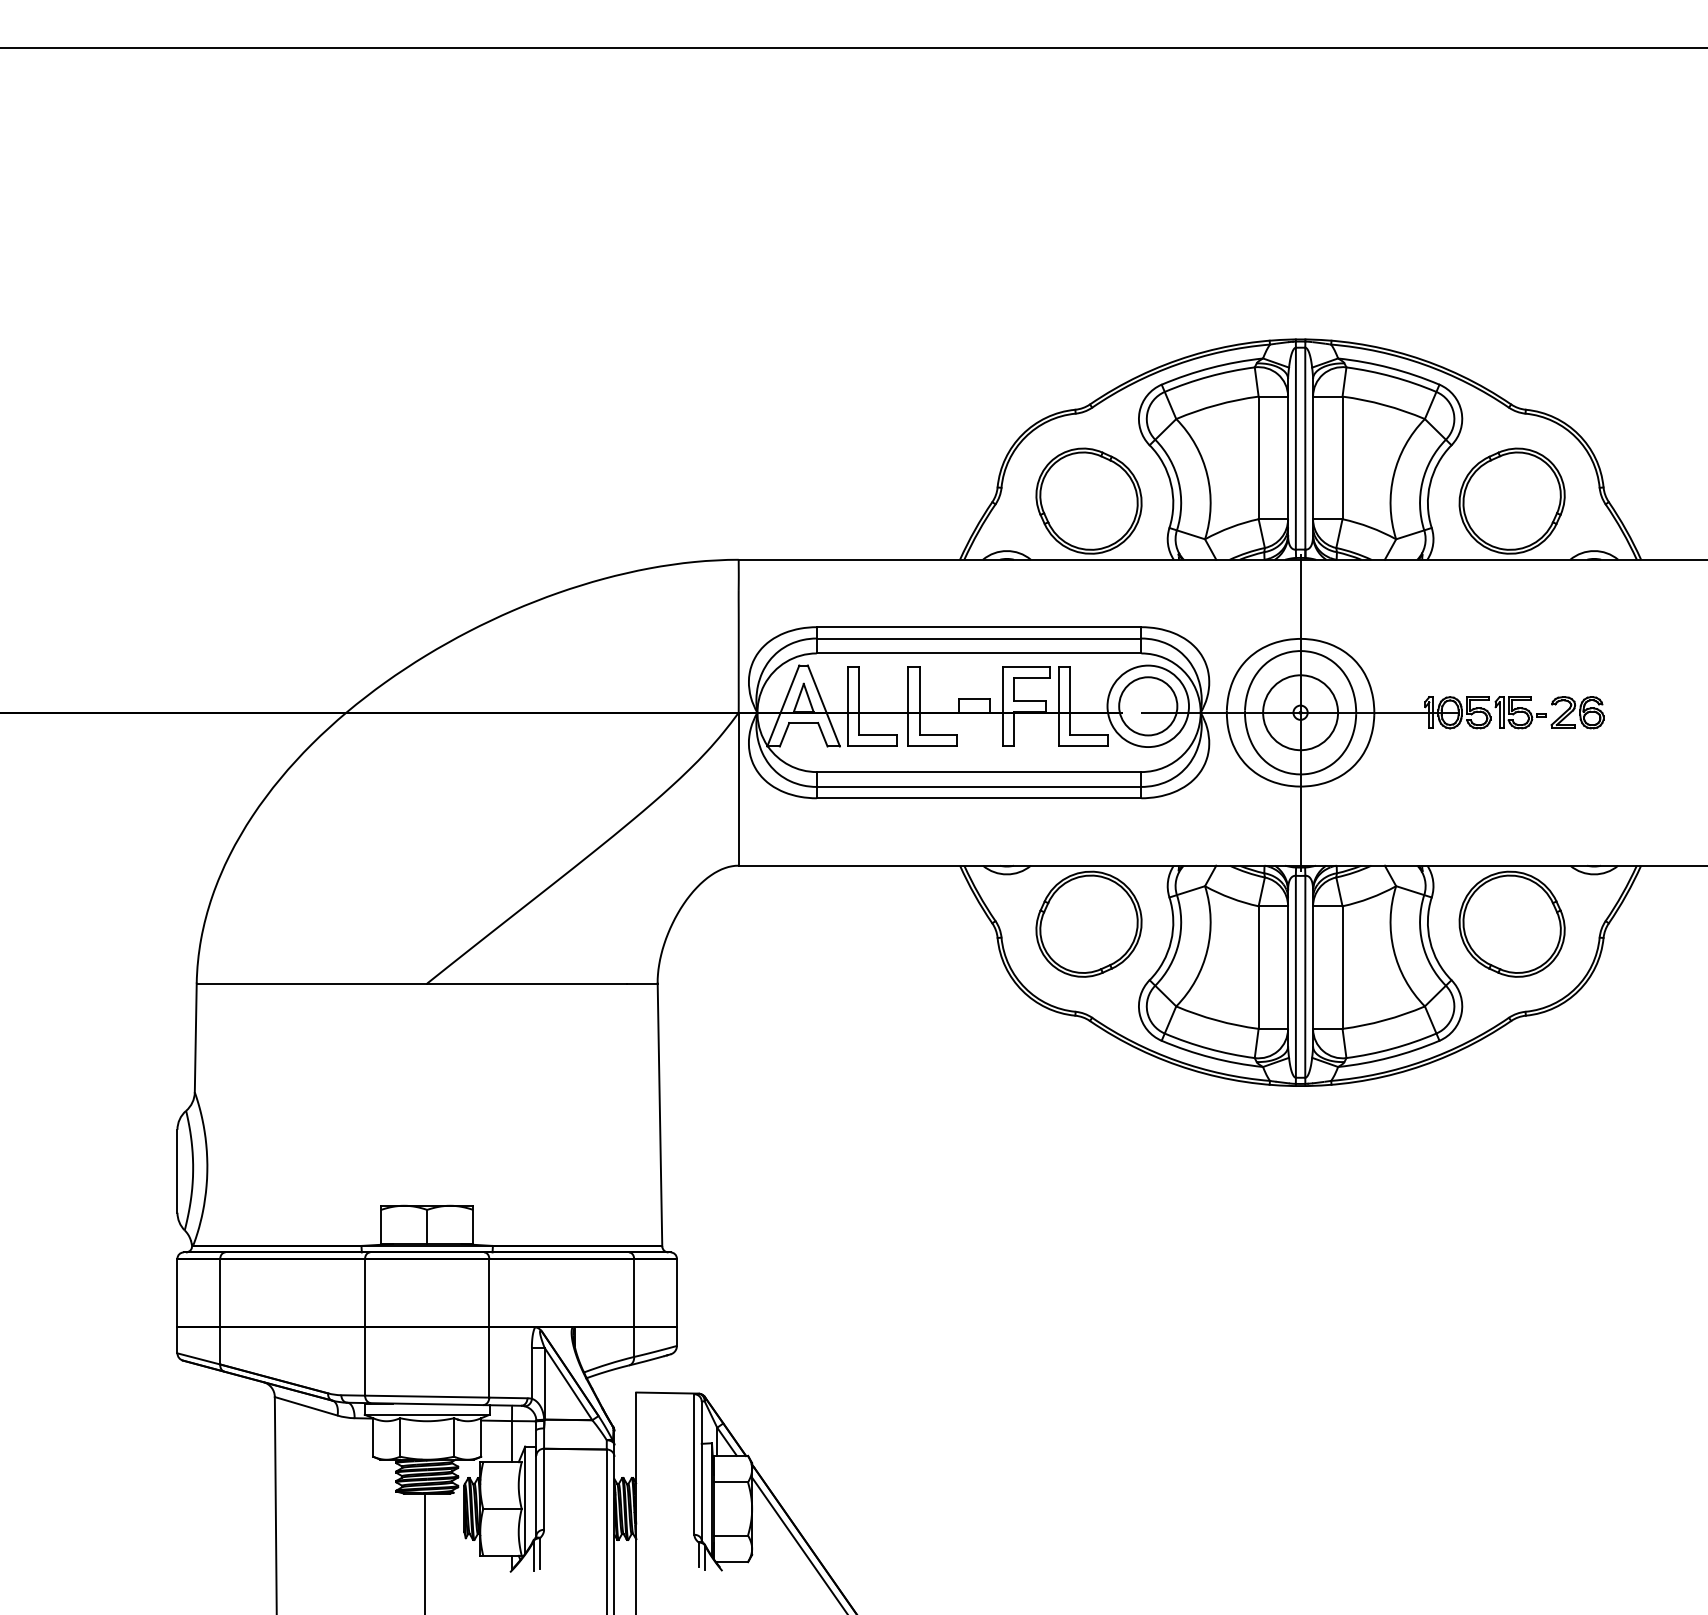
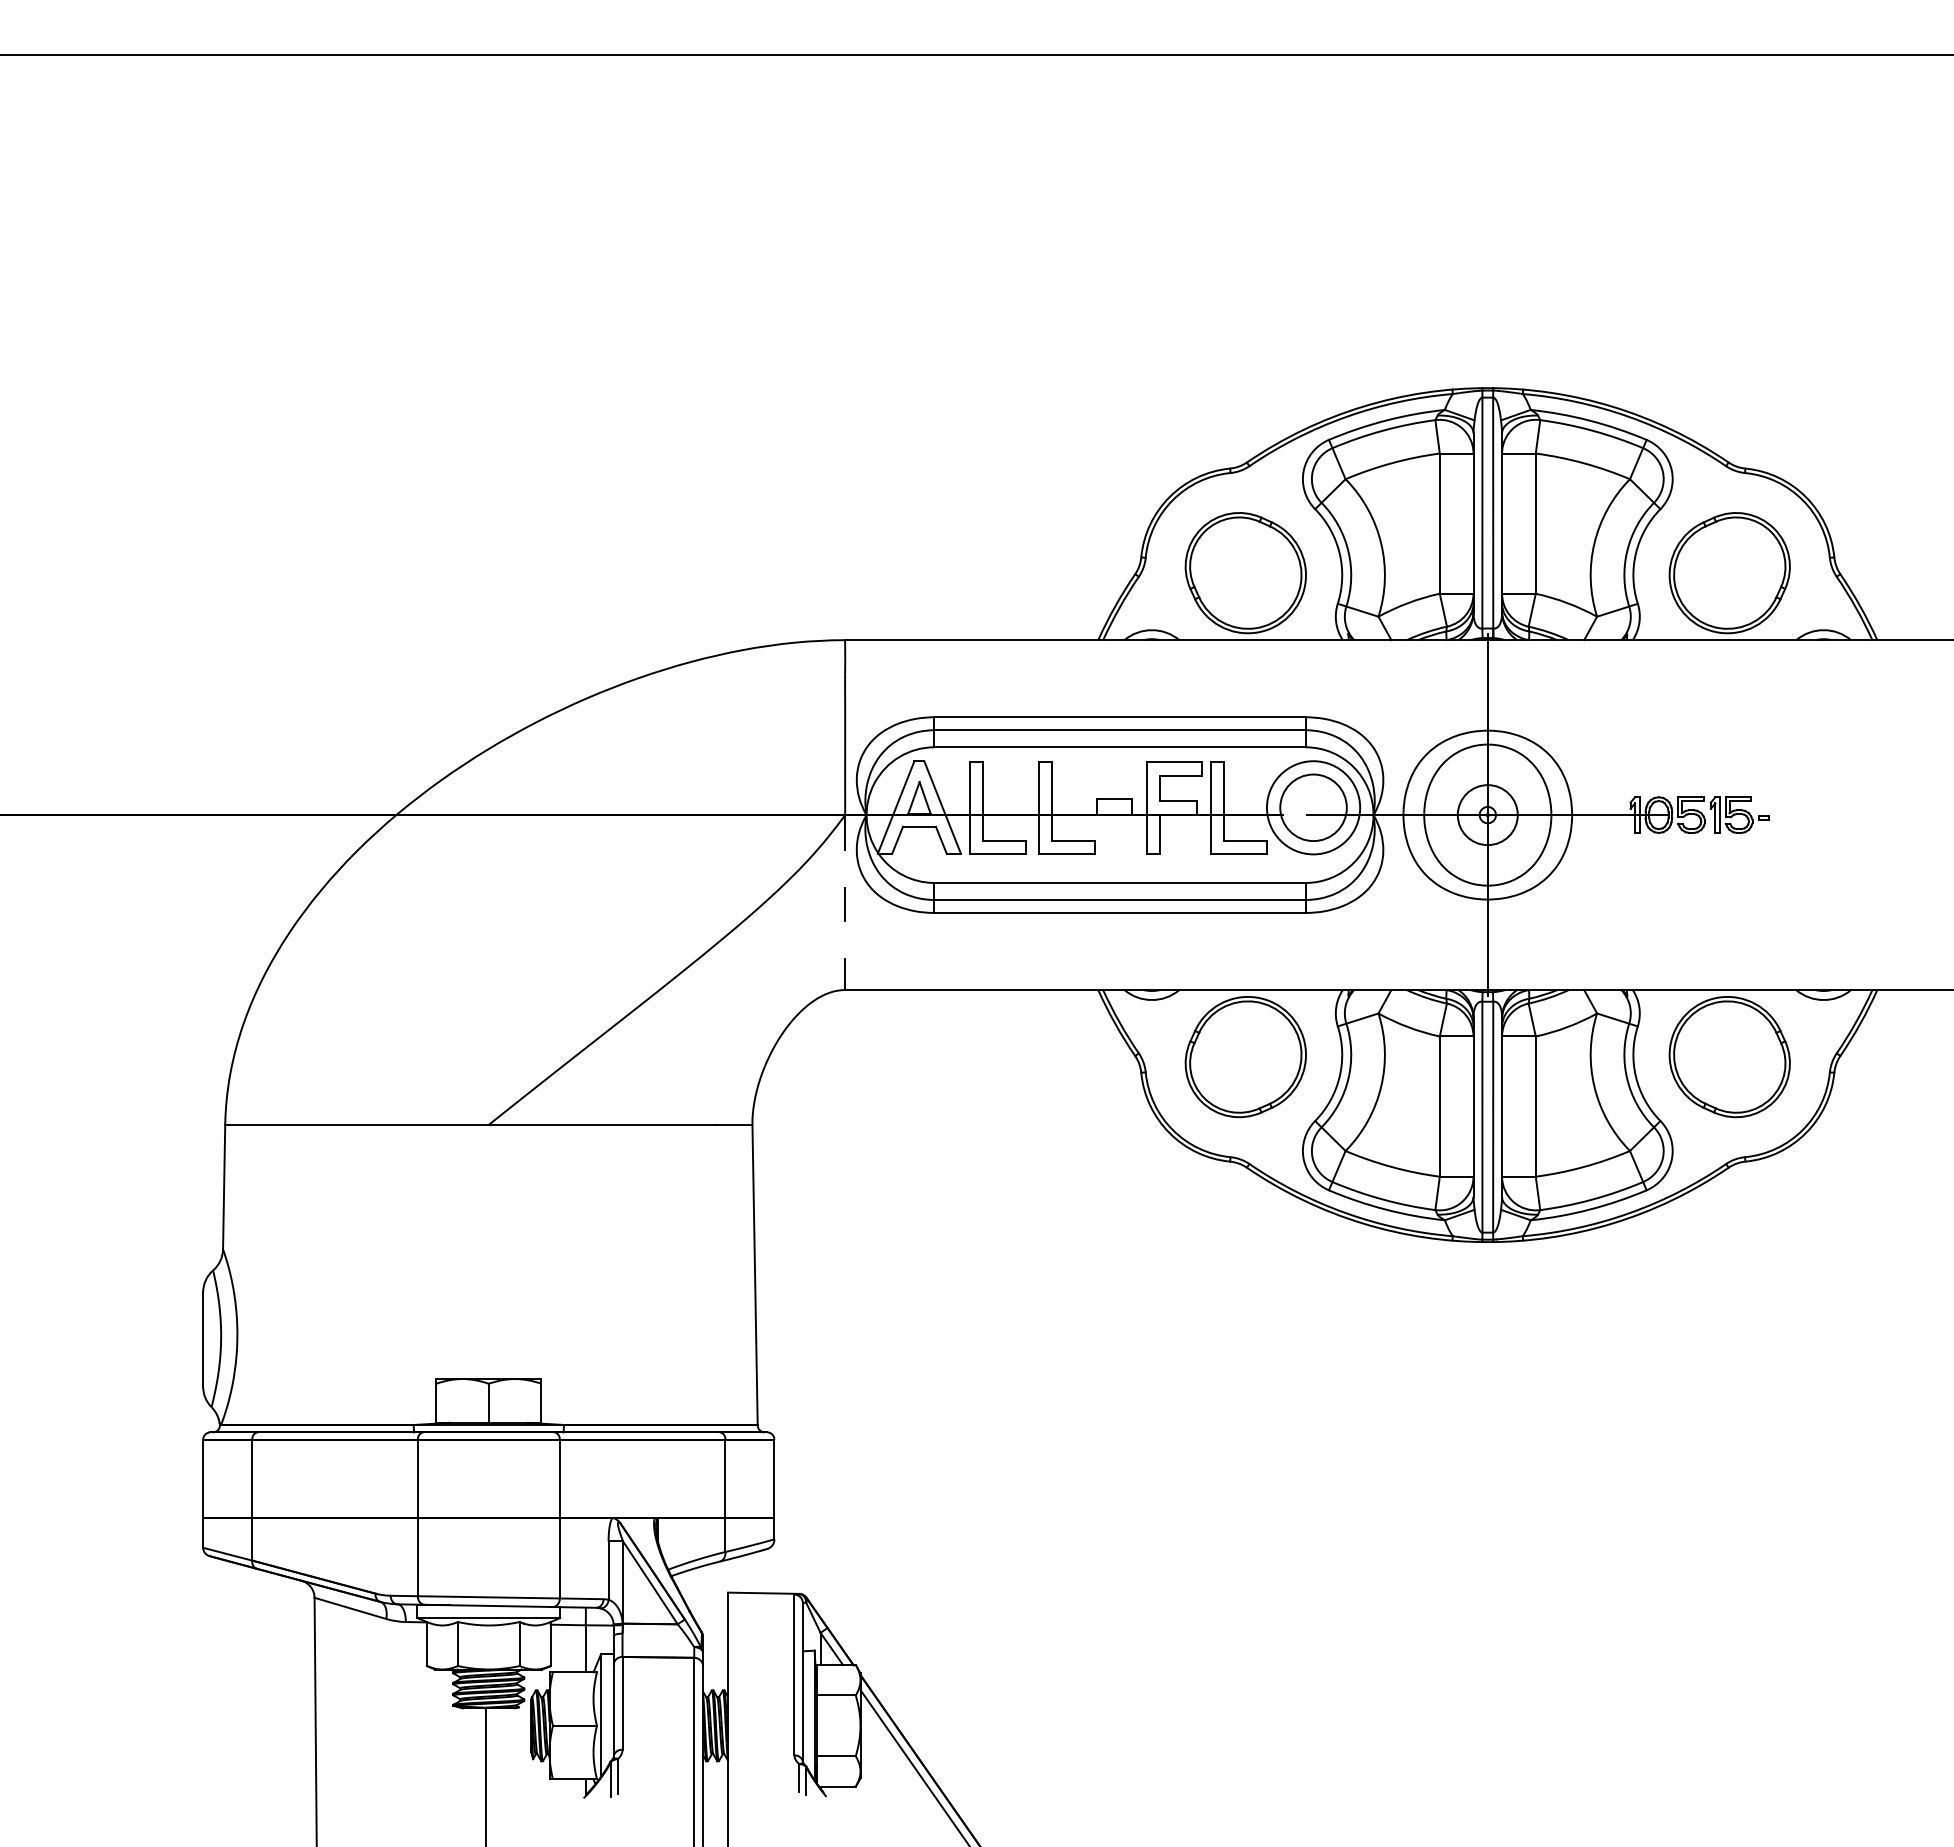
circle: (1300, 712) -> (1487, 814), size x0.7
part: (1577, 712) -> (1804, 814), removed
line: (739, 790) -> (845, 903), solid -> dashed

